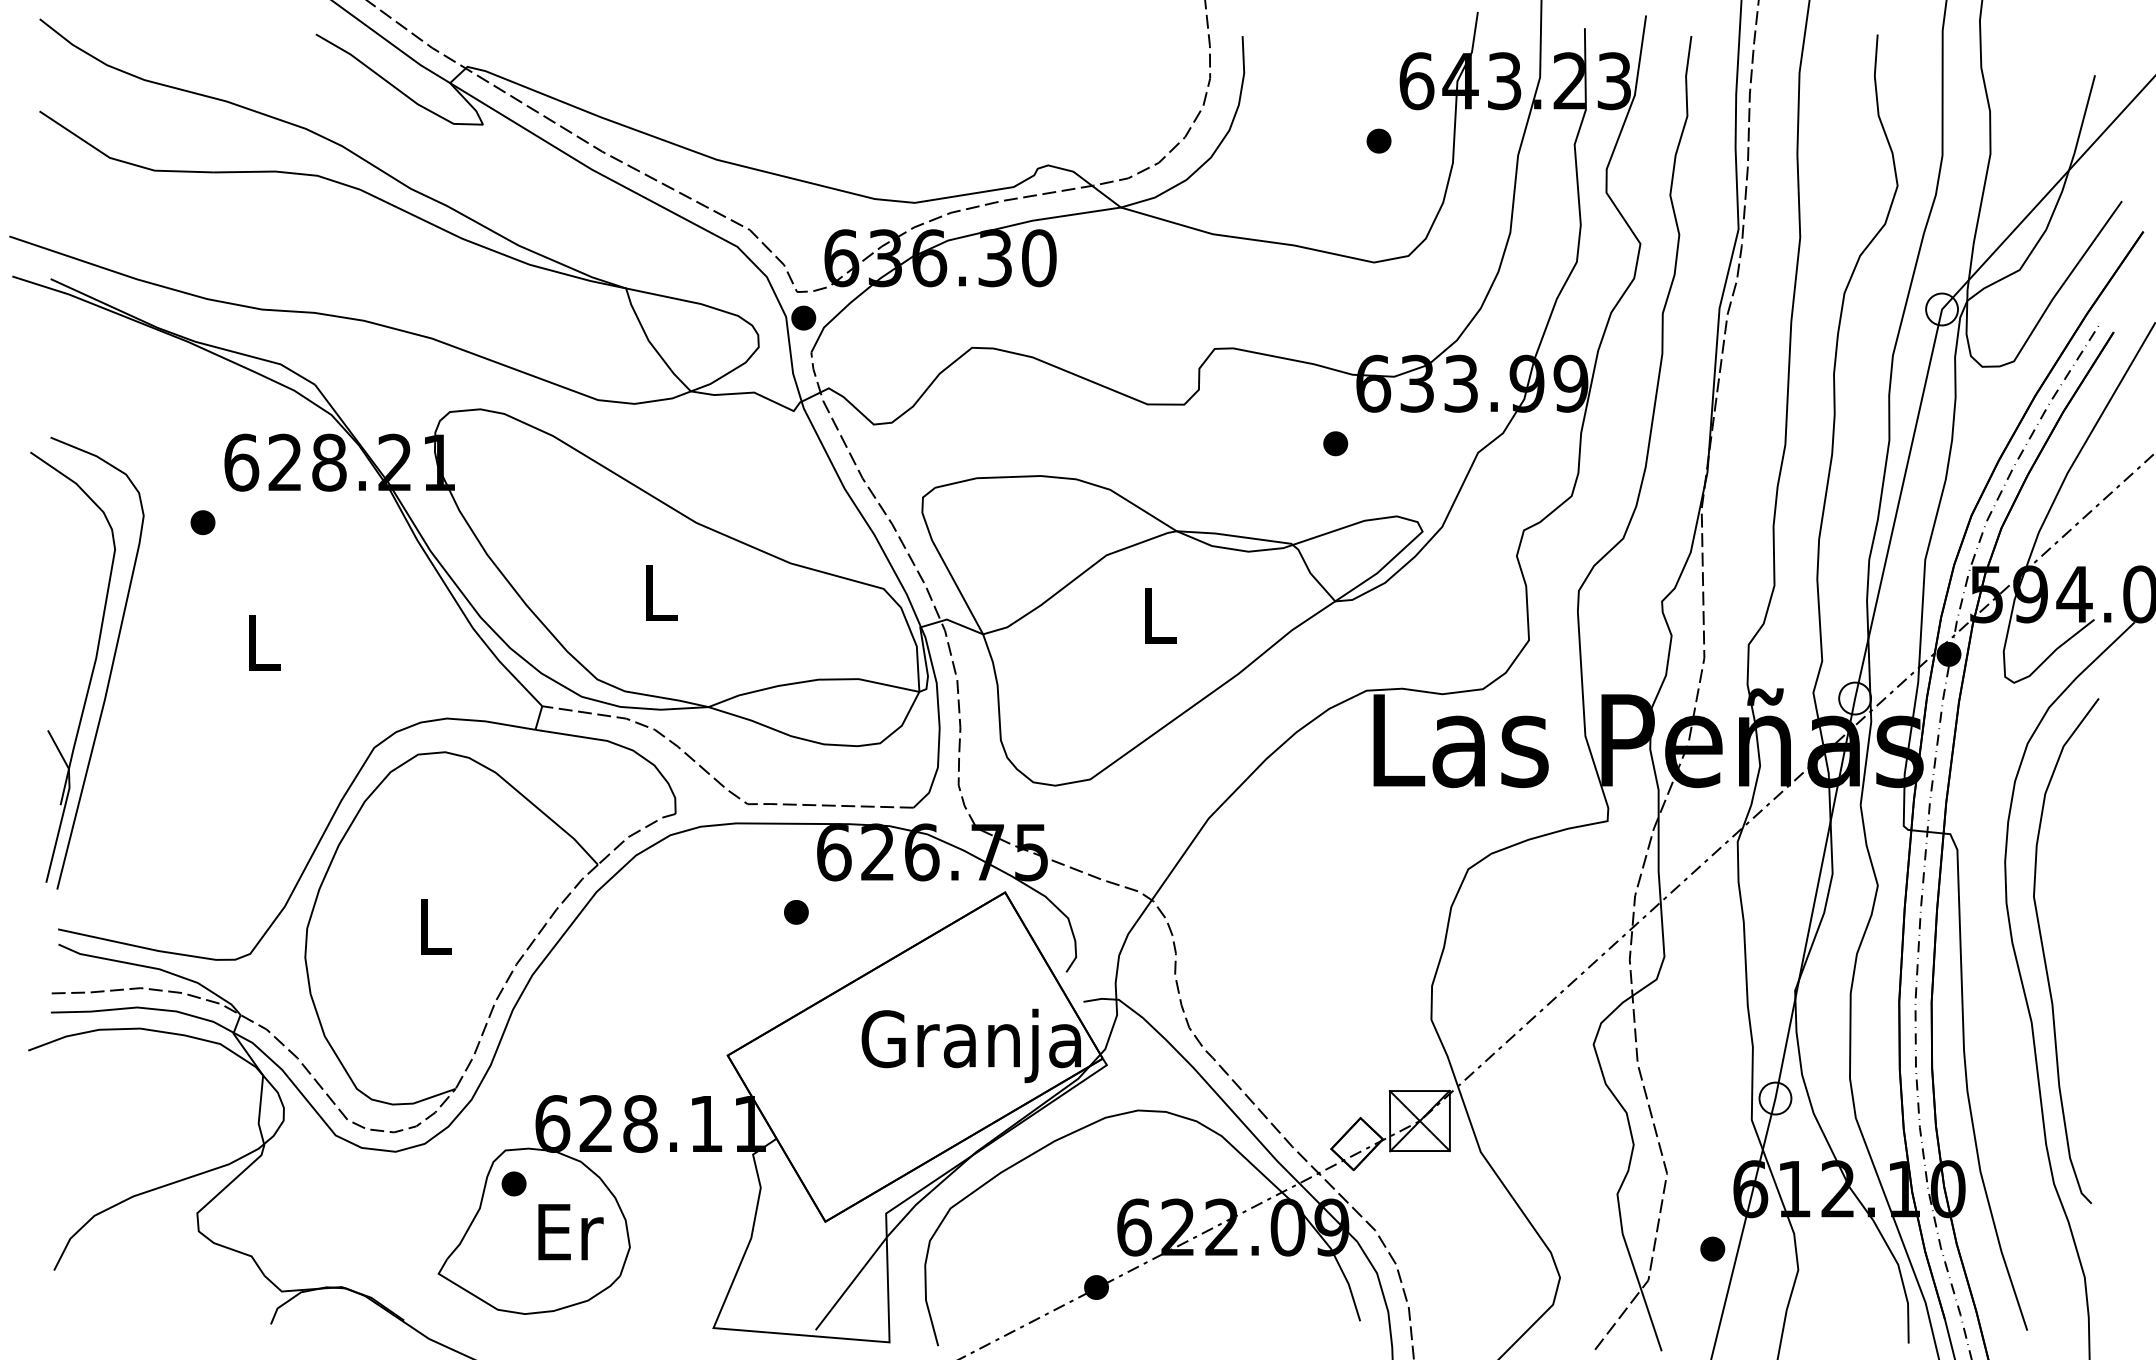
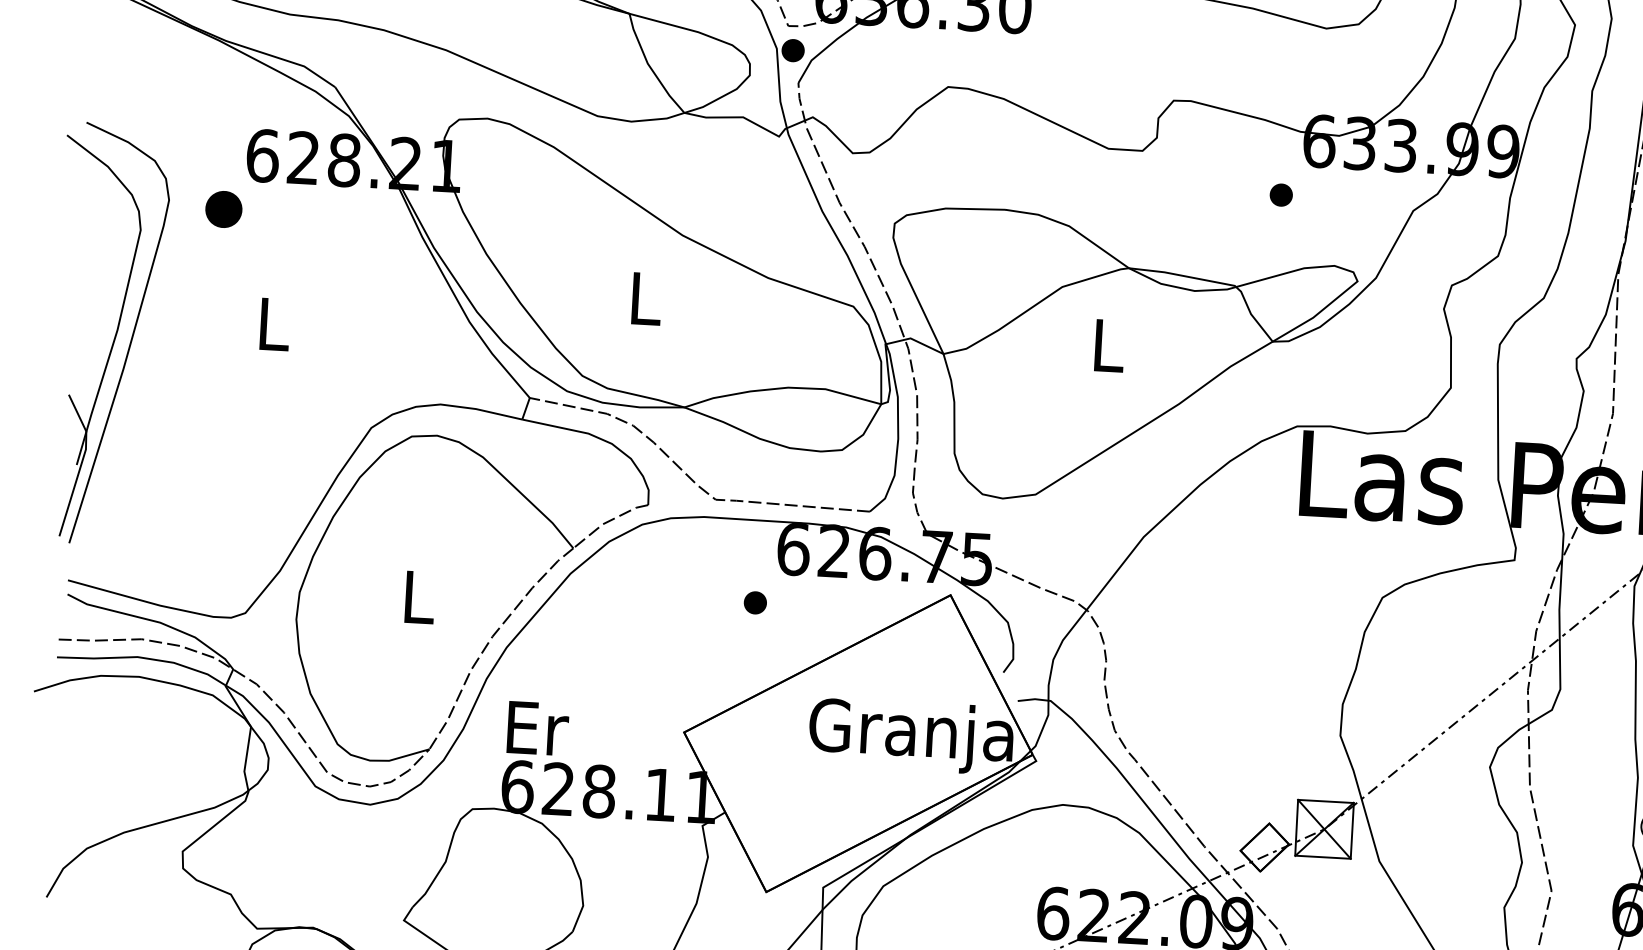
part: (202, 522) -> (223, 209), size x1.6
part: (513, 1183) -> (478, 840), removed
text: (570, 1232) -> (537, 728), moved

